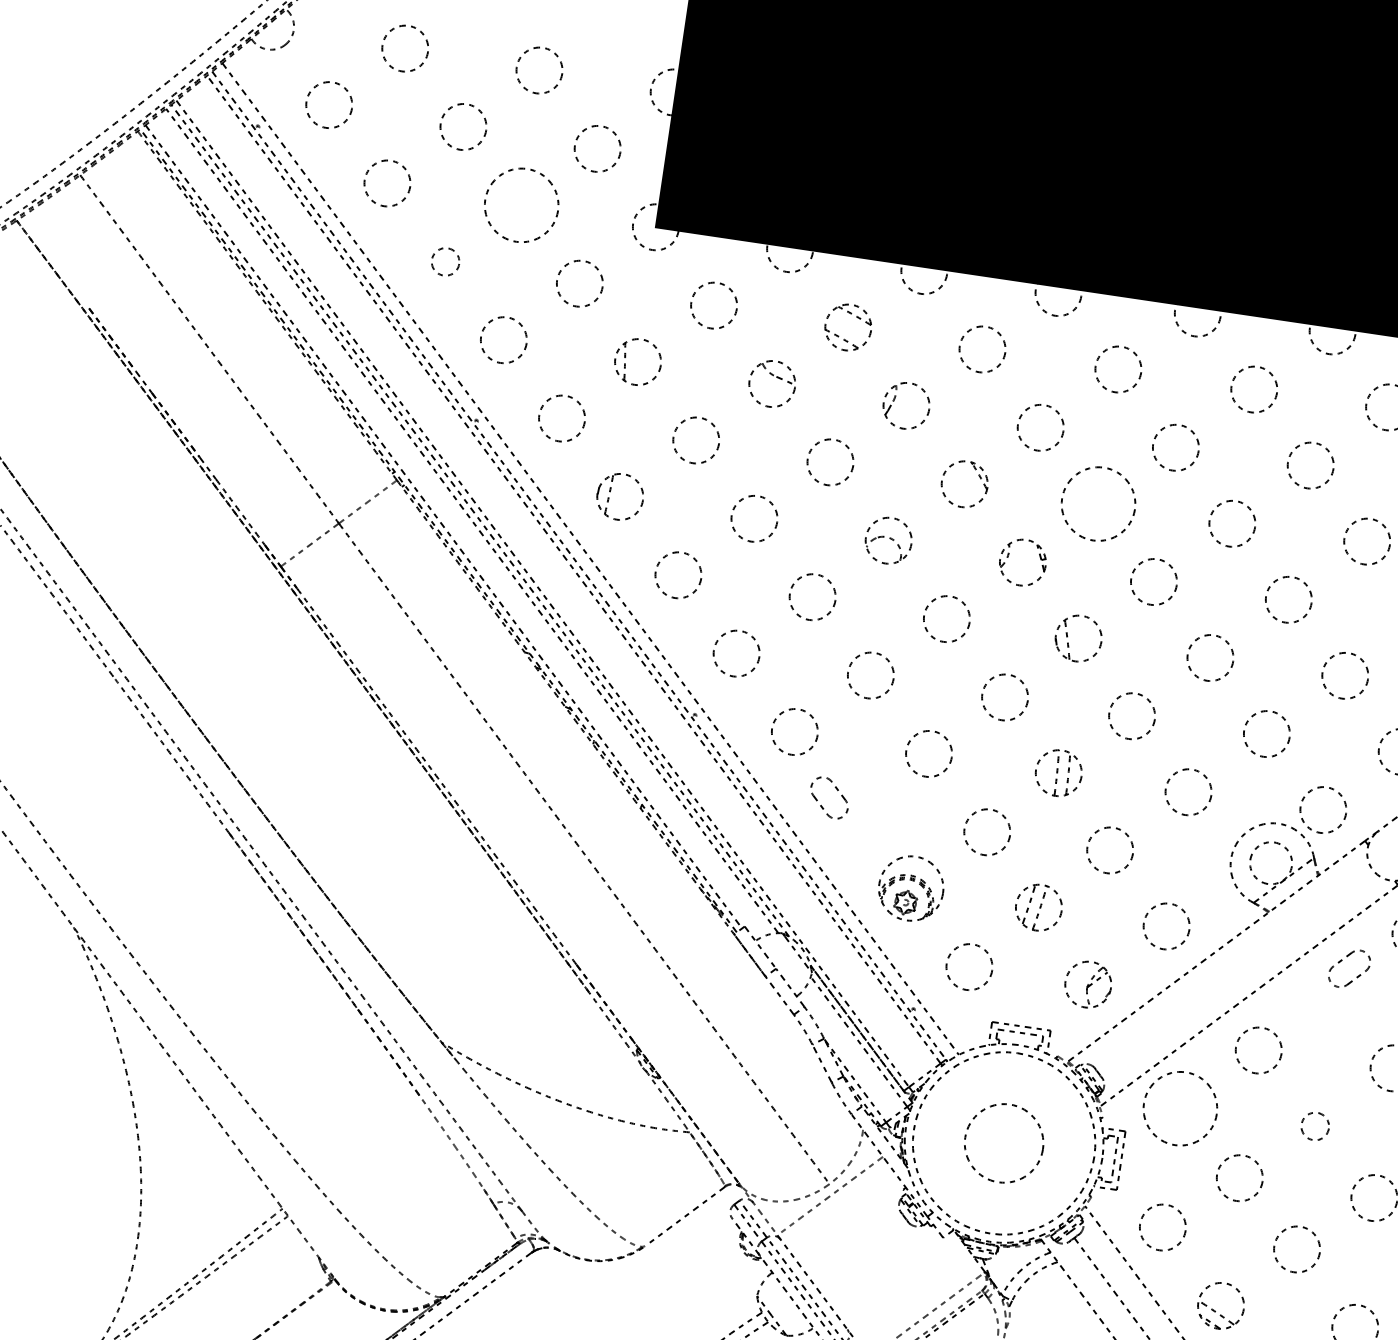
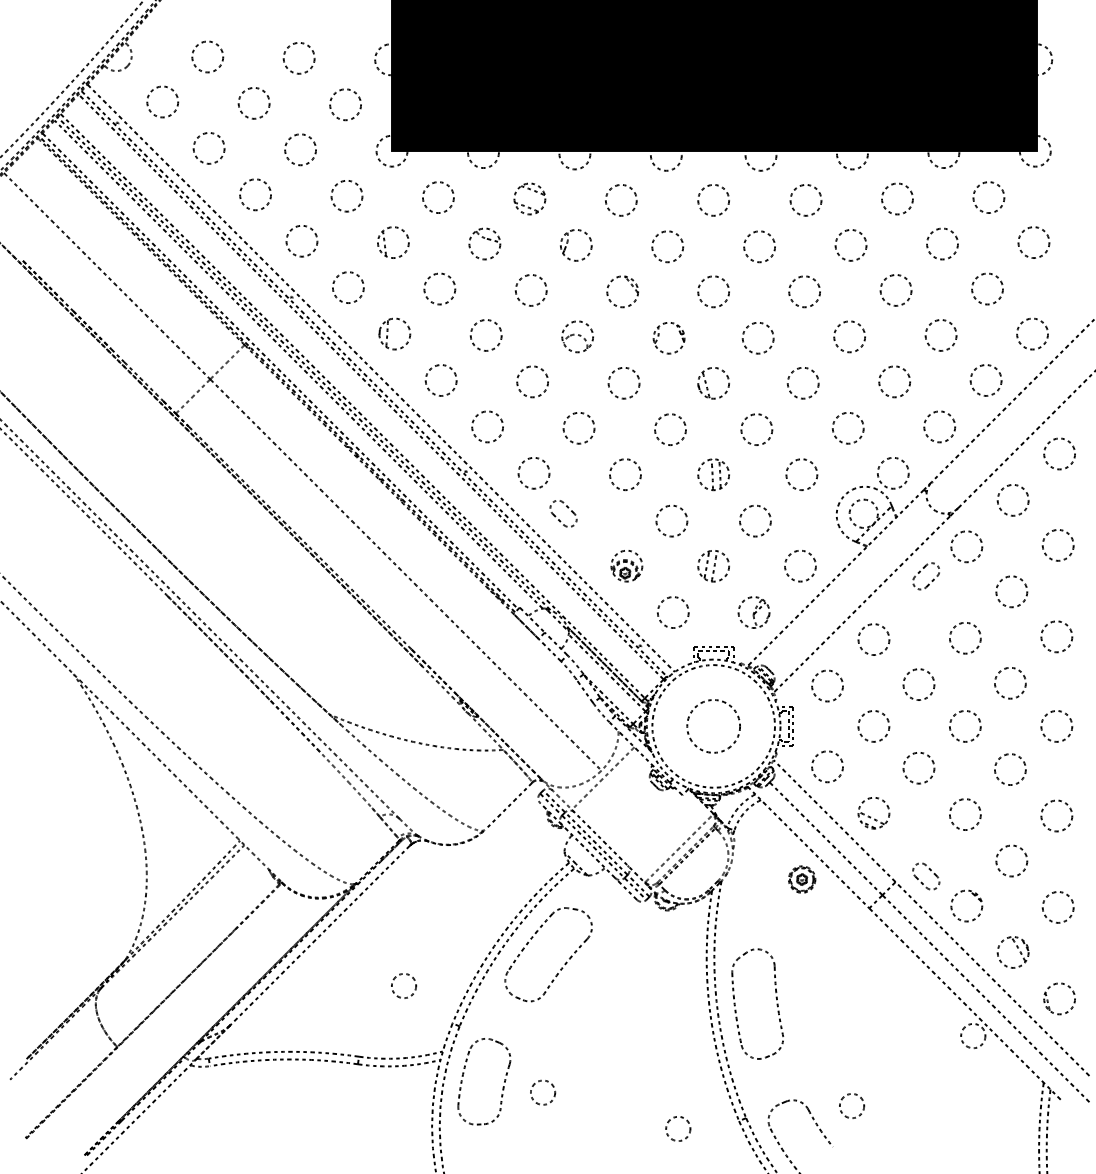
circle: (521, 204) -> (300, 149), size x0.62
circle: (445, 261) -> (255, 194), size x1.67
circle: (1098, 503) -> (713, 291), size x0.62
part: (910, 889) -> (626, 566), size x0.71
circle: (1180, 1107) -> (827, 685), size x0.62
circle: (1314, 1126) -> (918, 684), size x1.67

